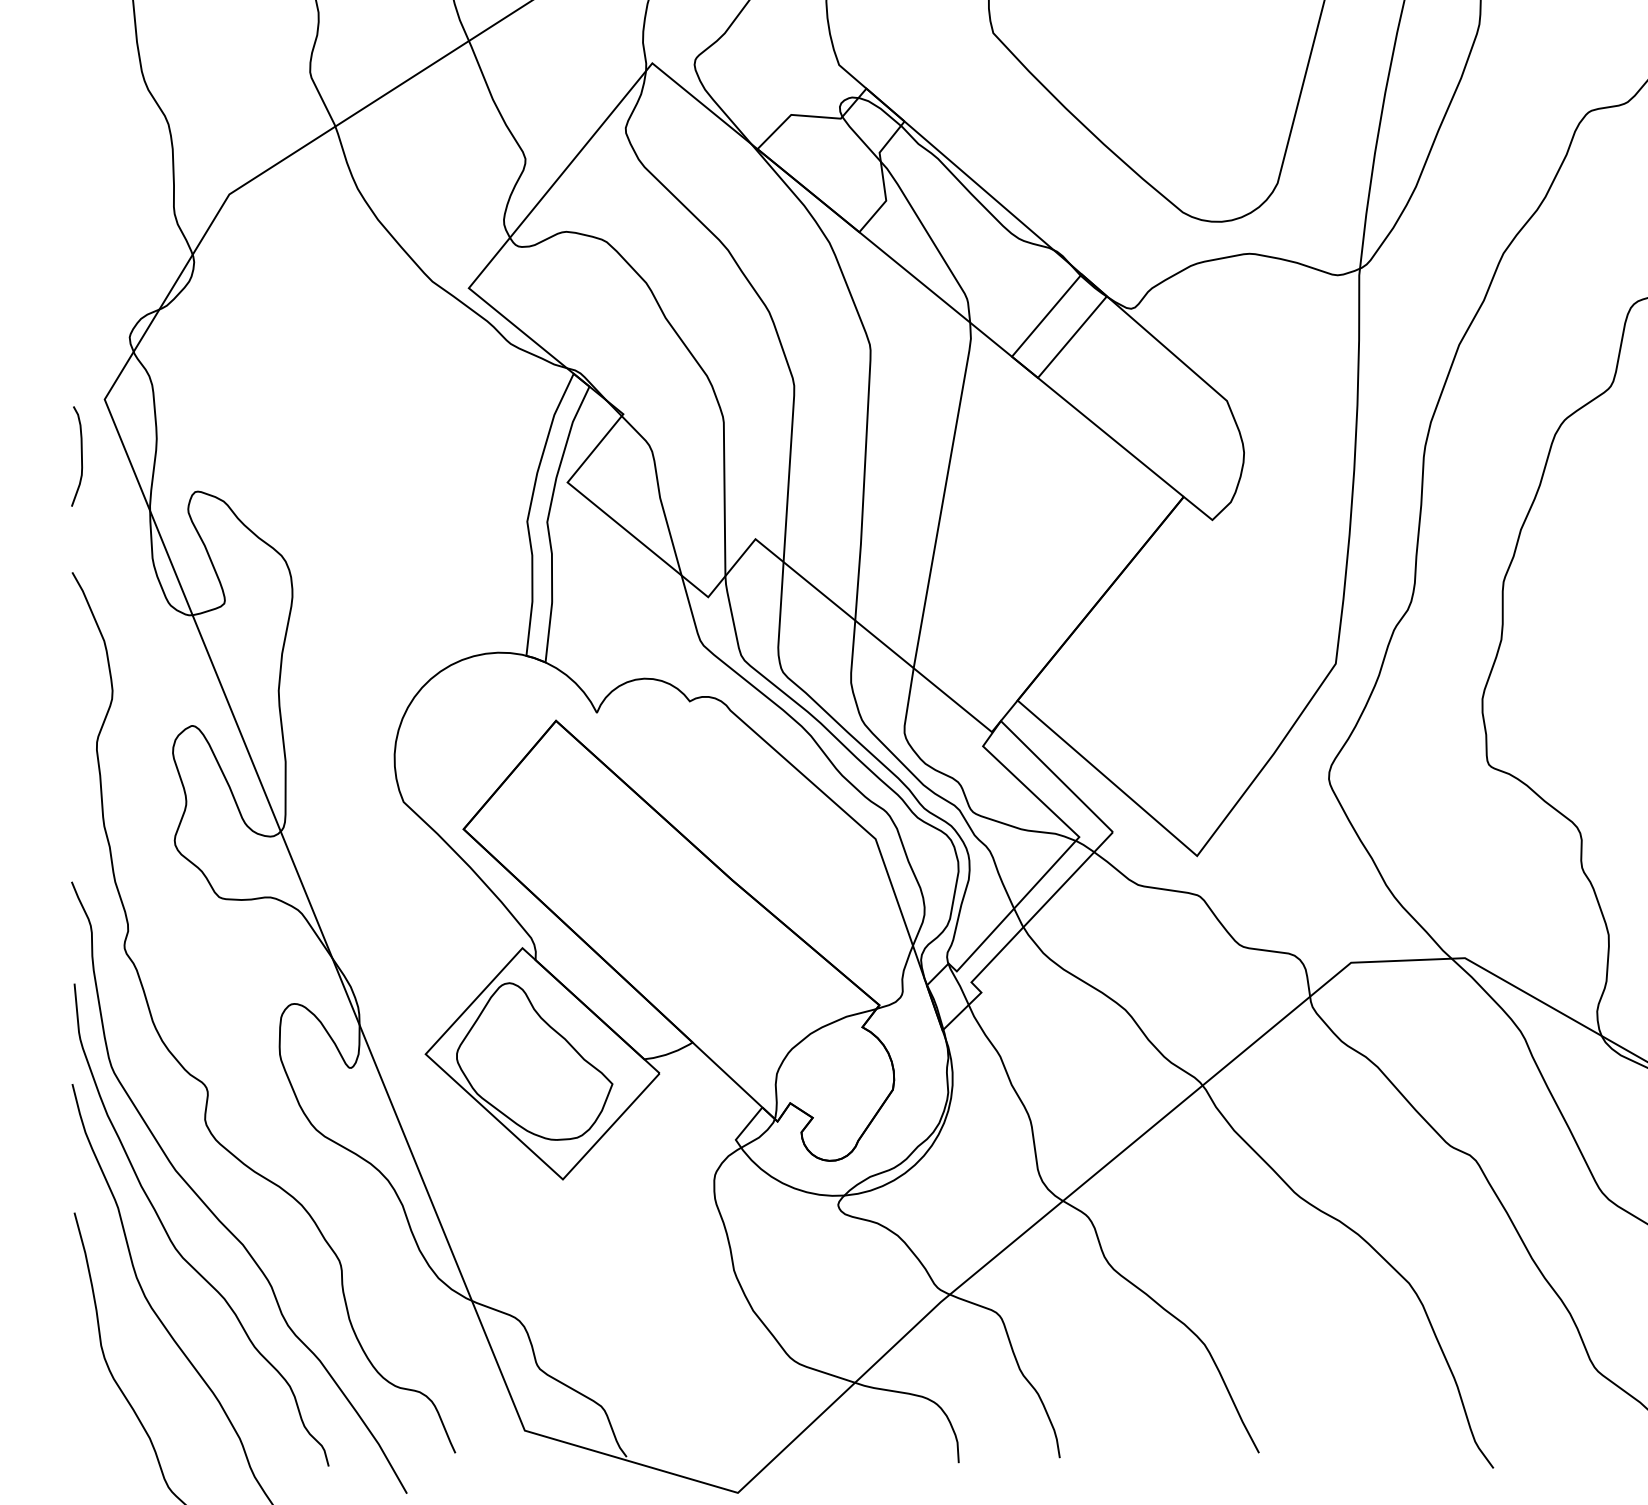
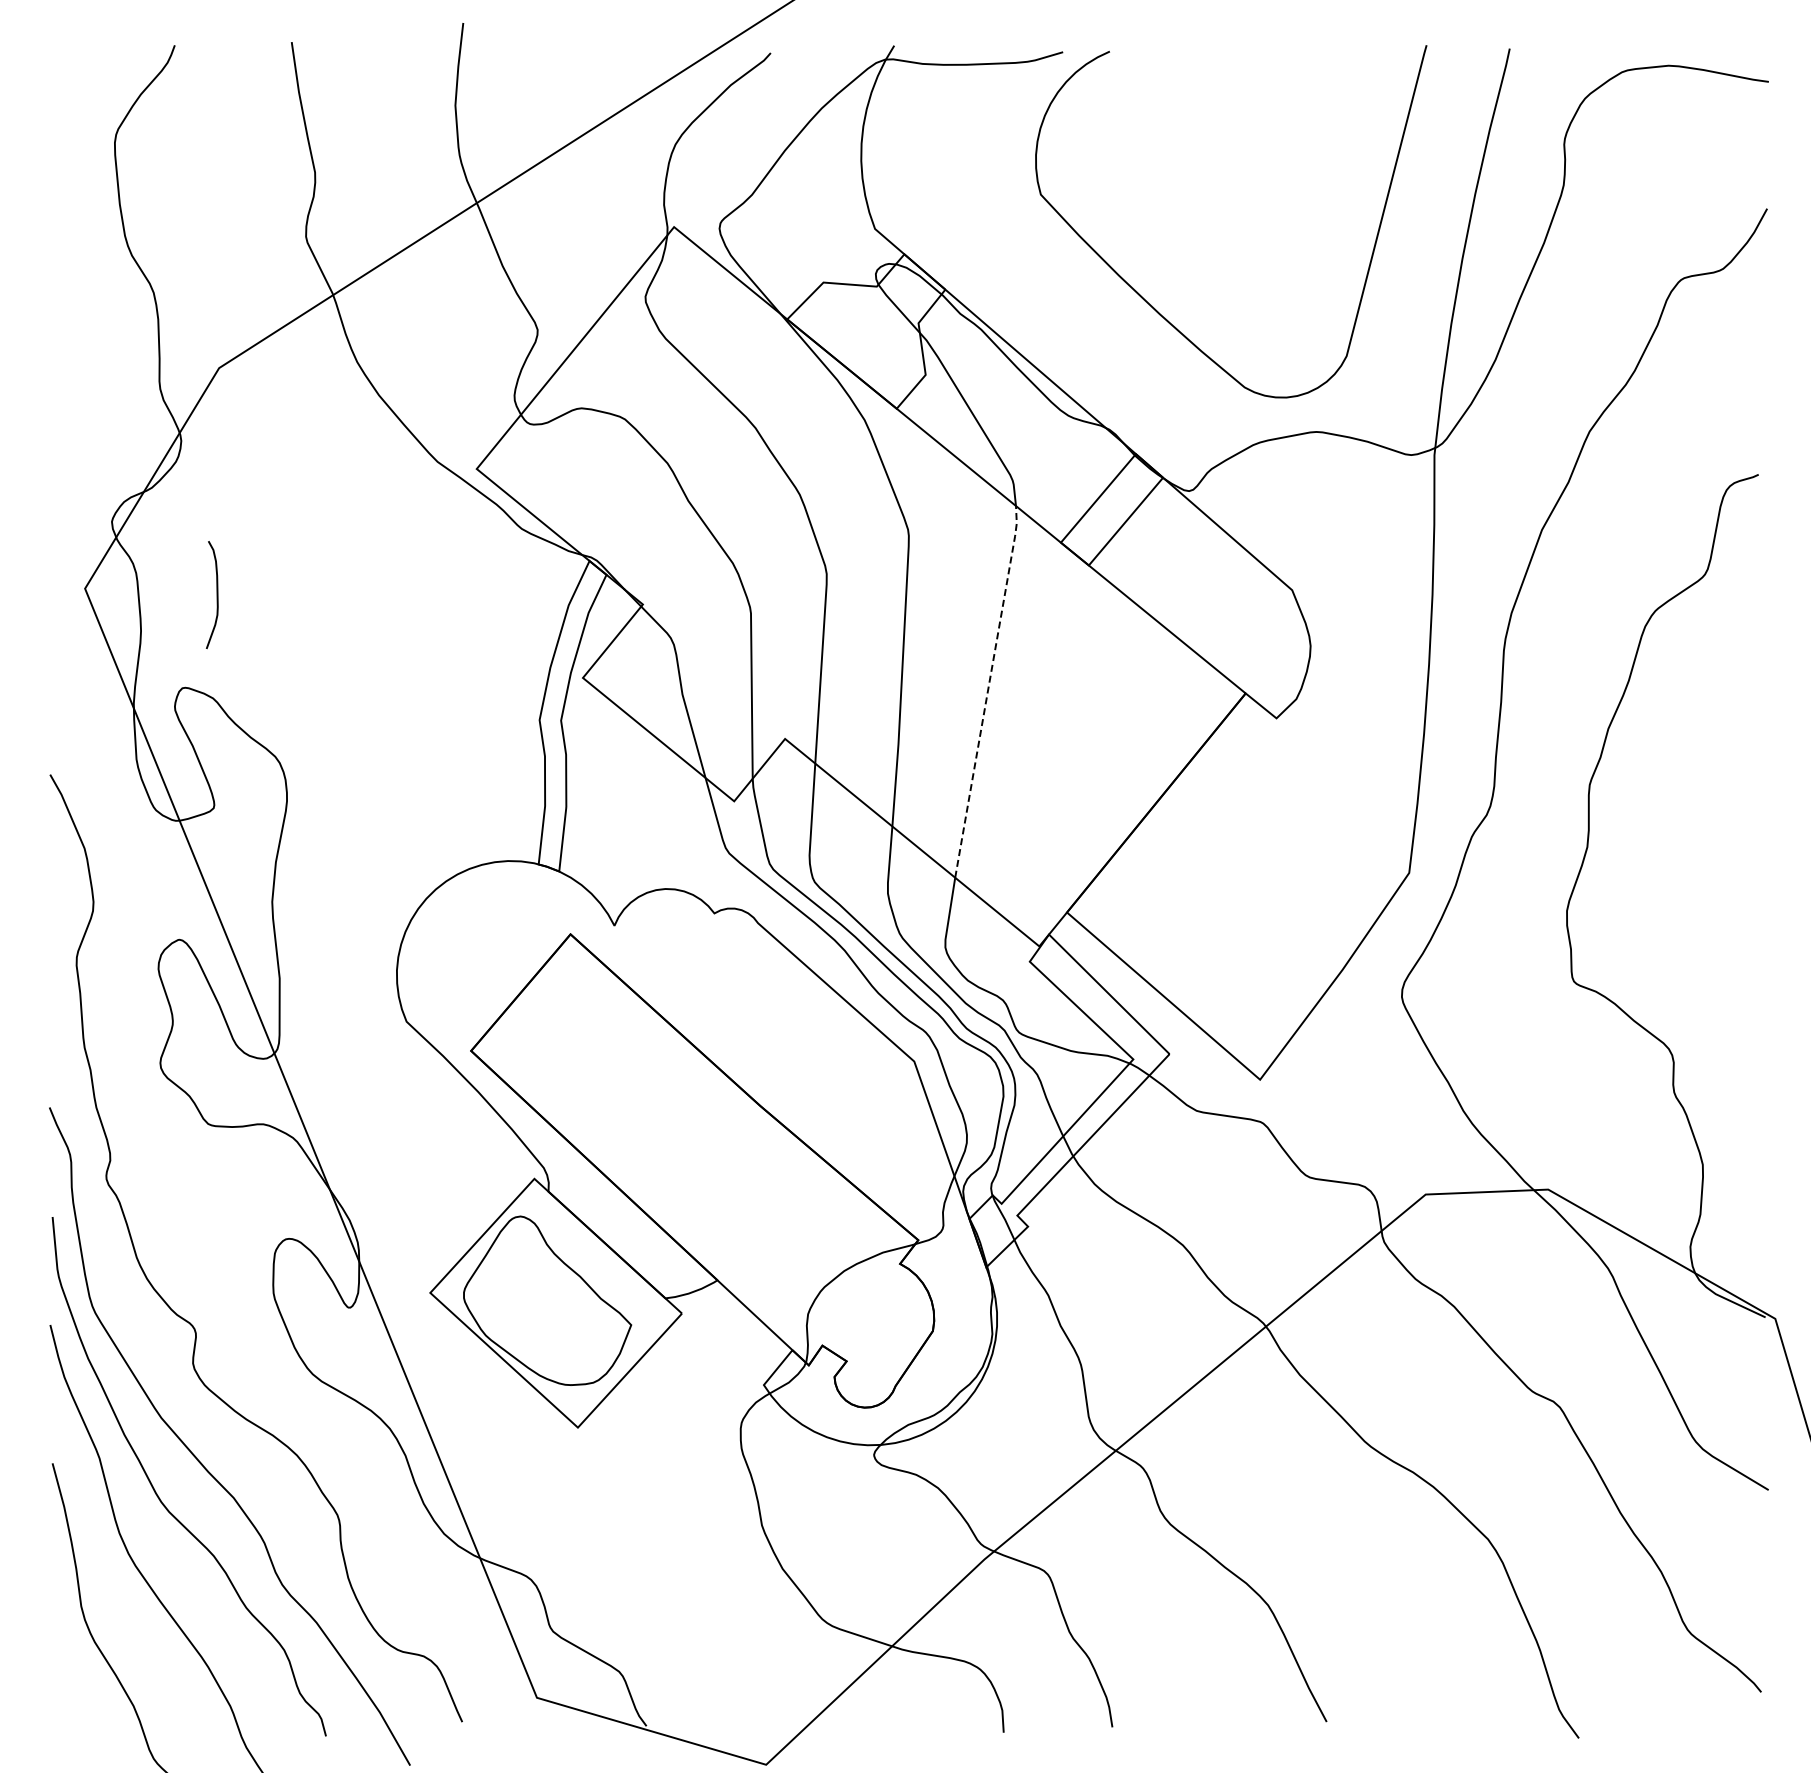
curve: (80, 456) -> (216, 595), moved
line: (944, 494) -> (988, 690), solid -> dashed

